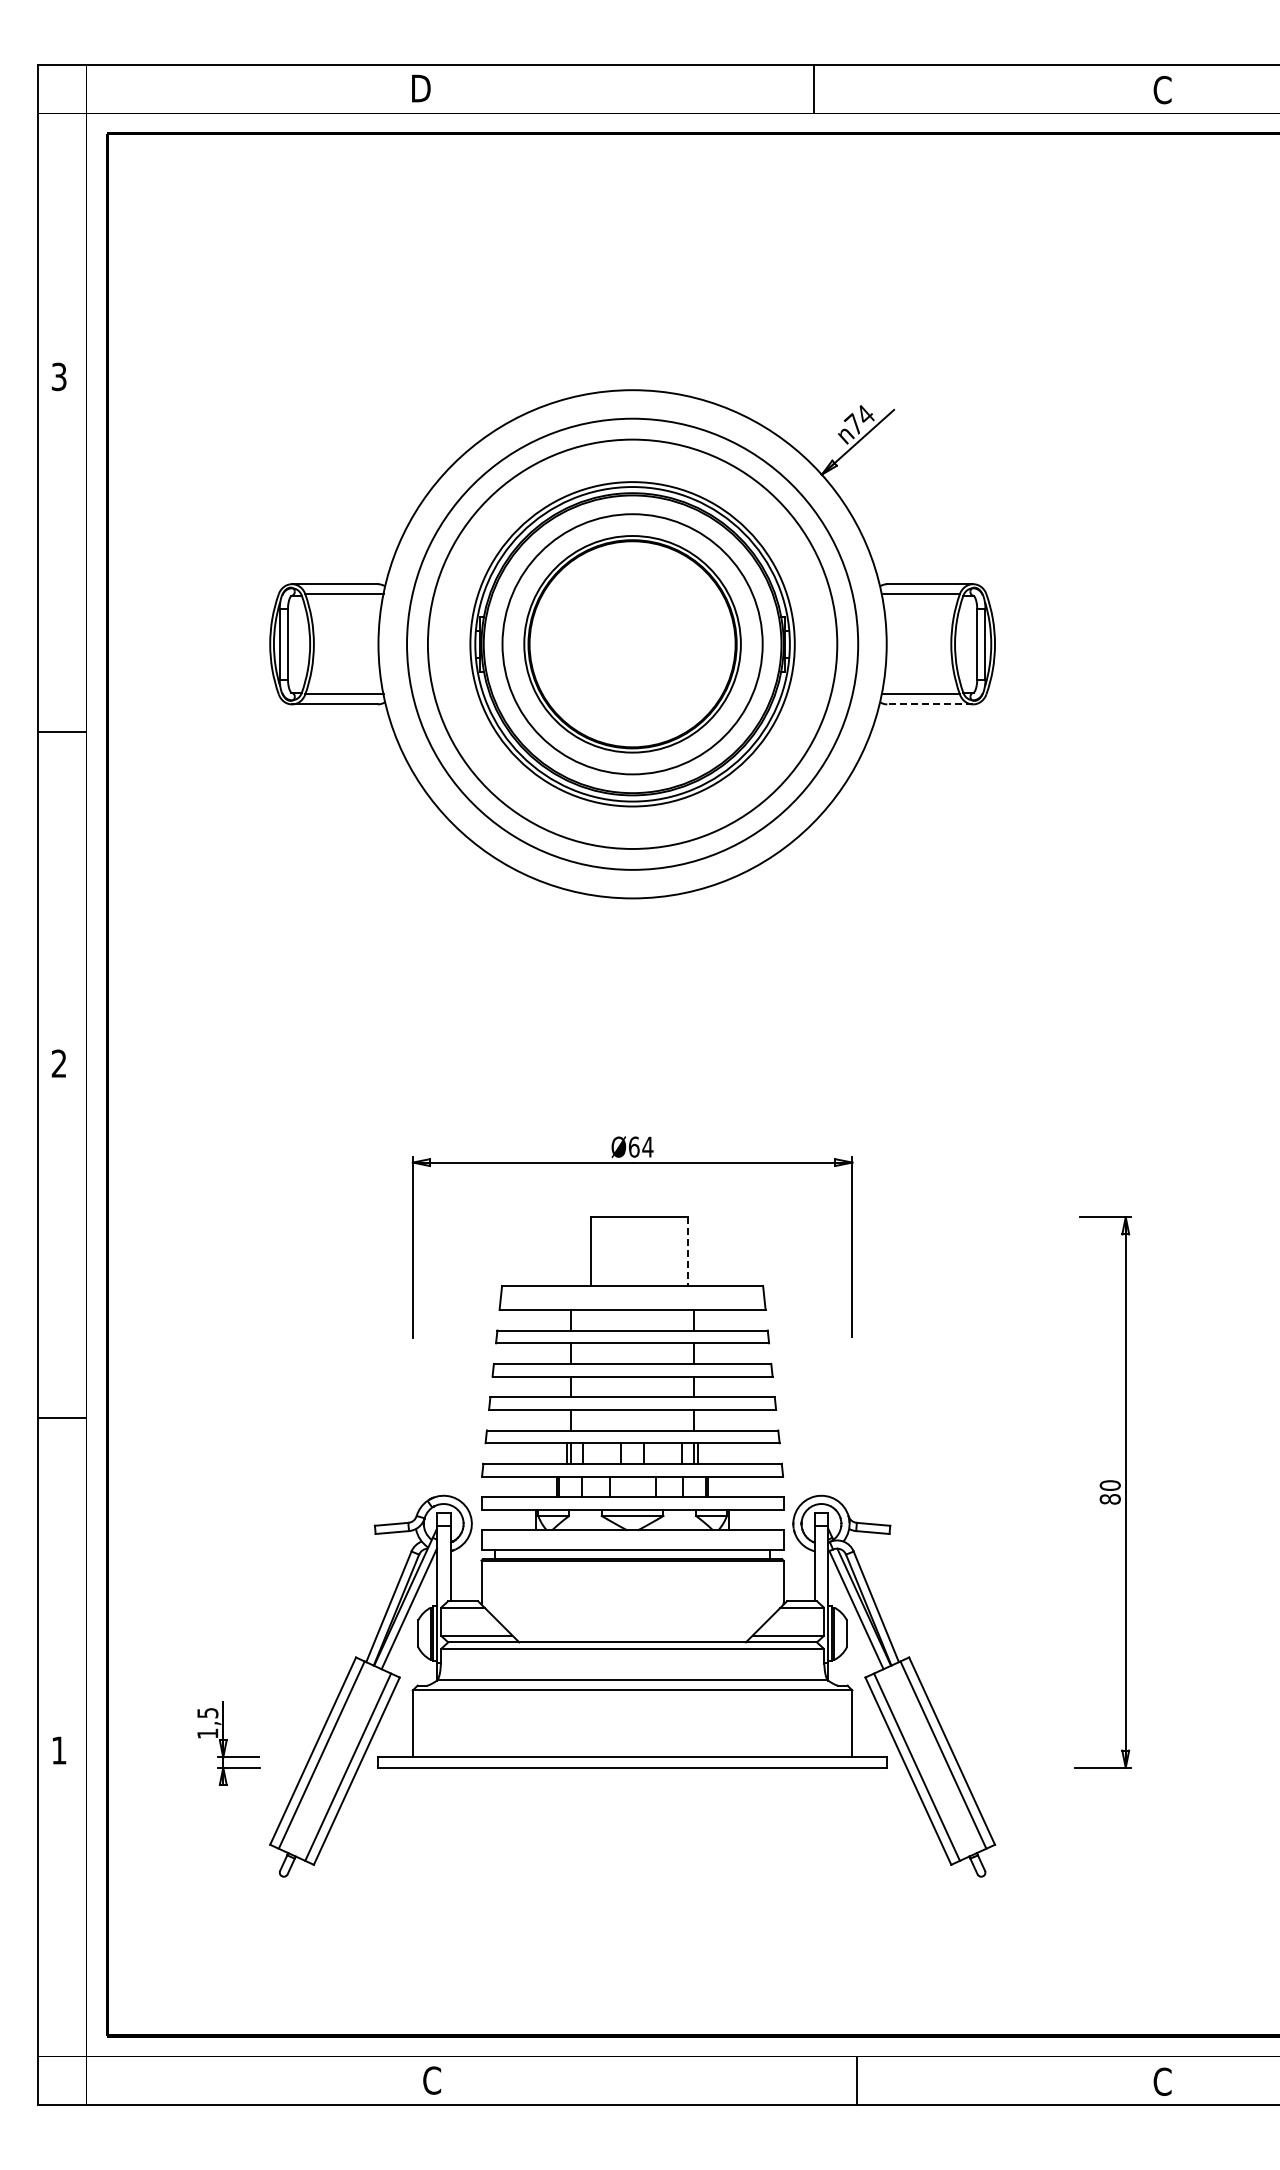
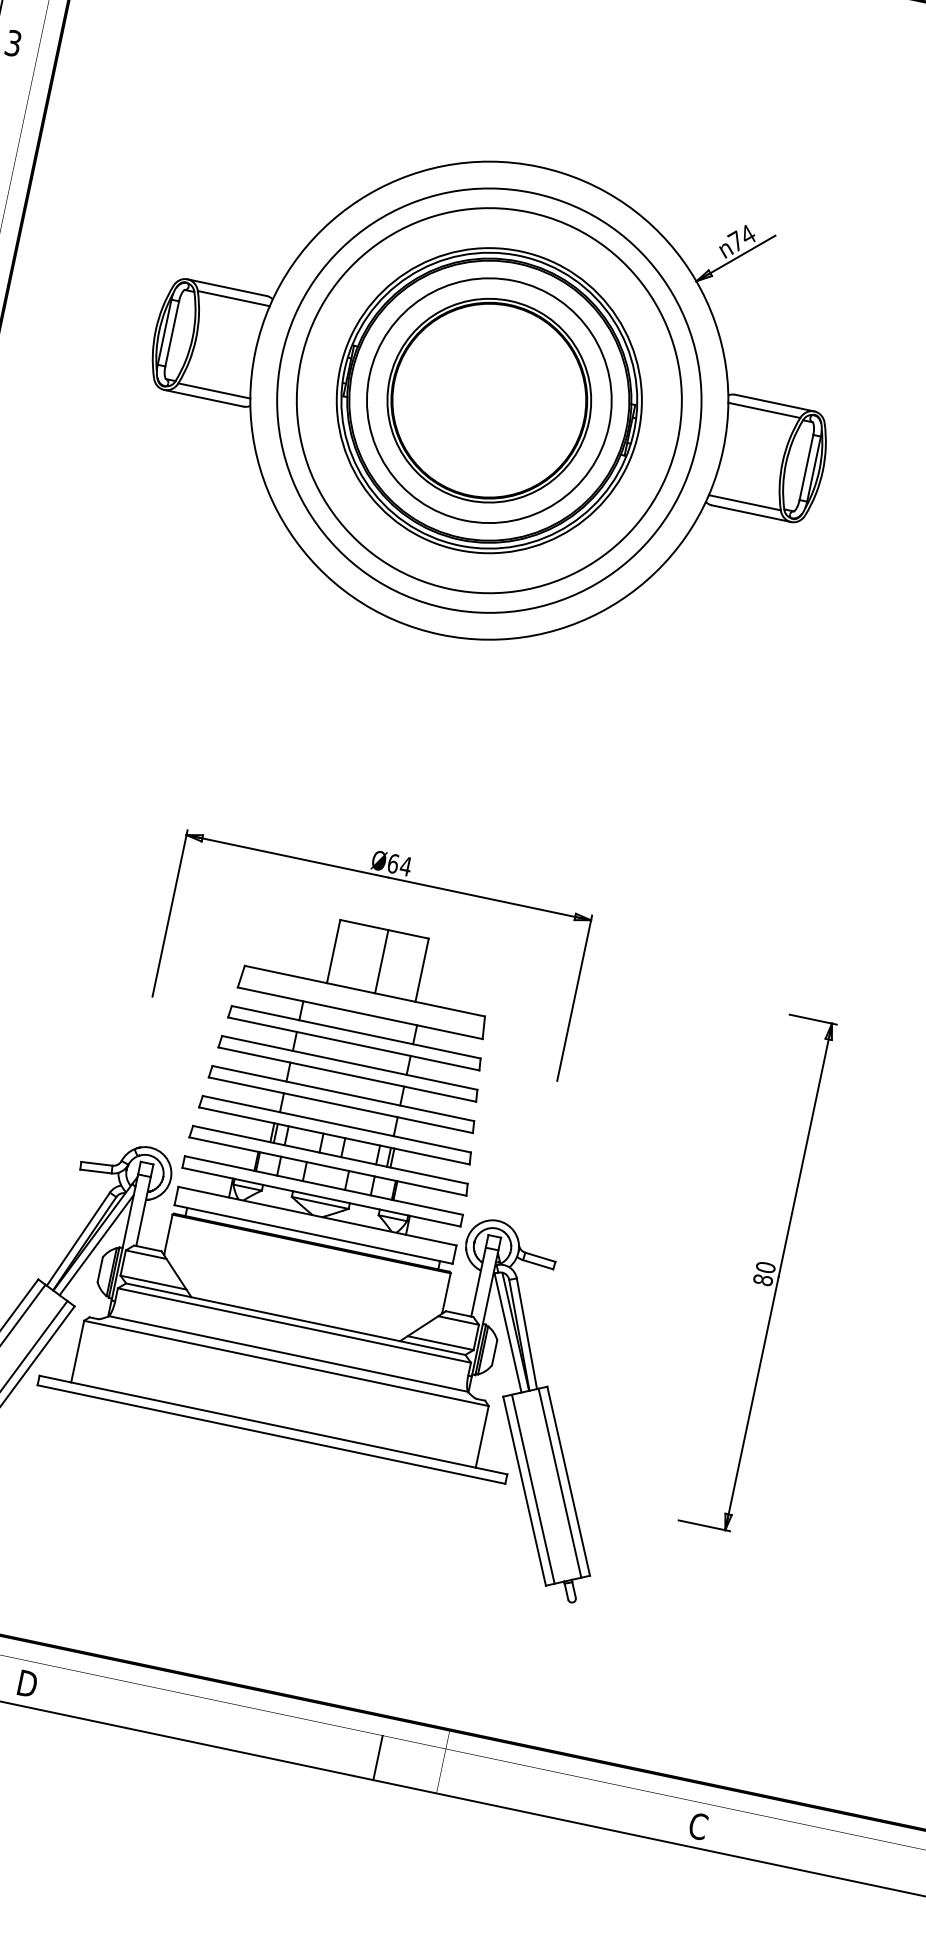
line: (930, 704) -> (751, 513), dashed -> solid
line: (643, 1251) -> (381, 961), added
line: (687, 1252) -> (421, 971), dashed -> solid
text: (433, 2080) -> (27, 1683), C -> D
line: (857, 2080) -> (378, 1757), moved

